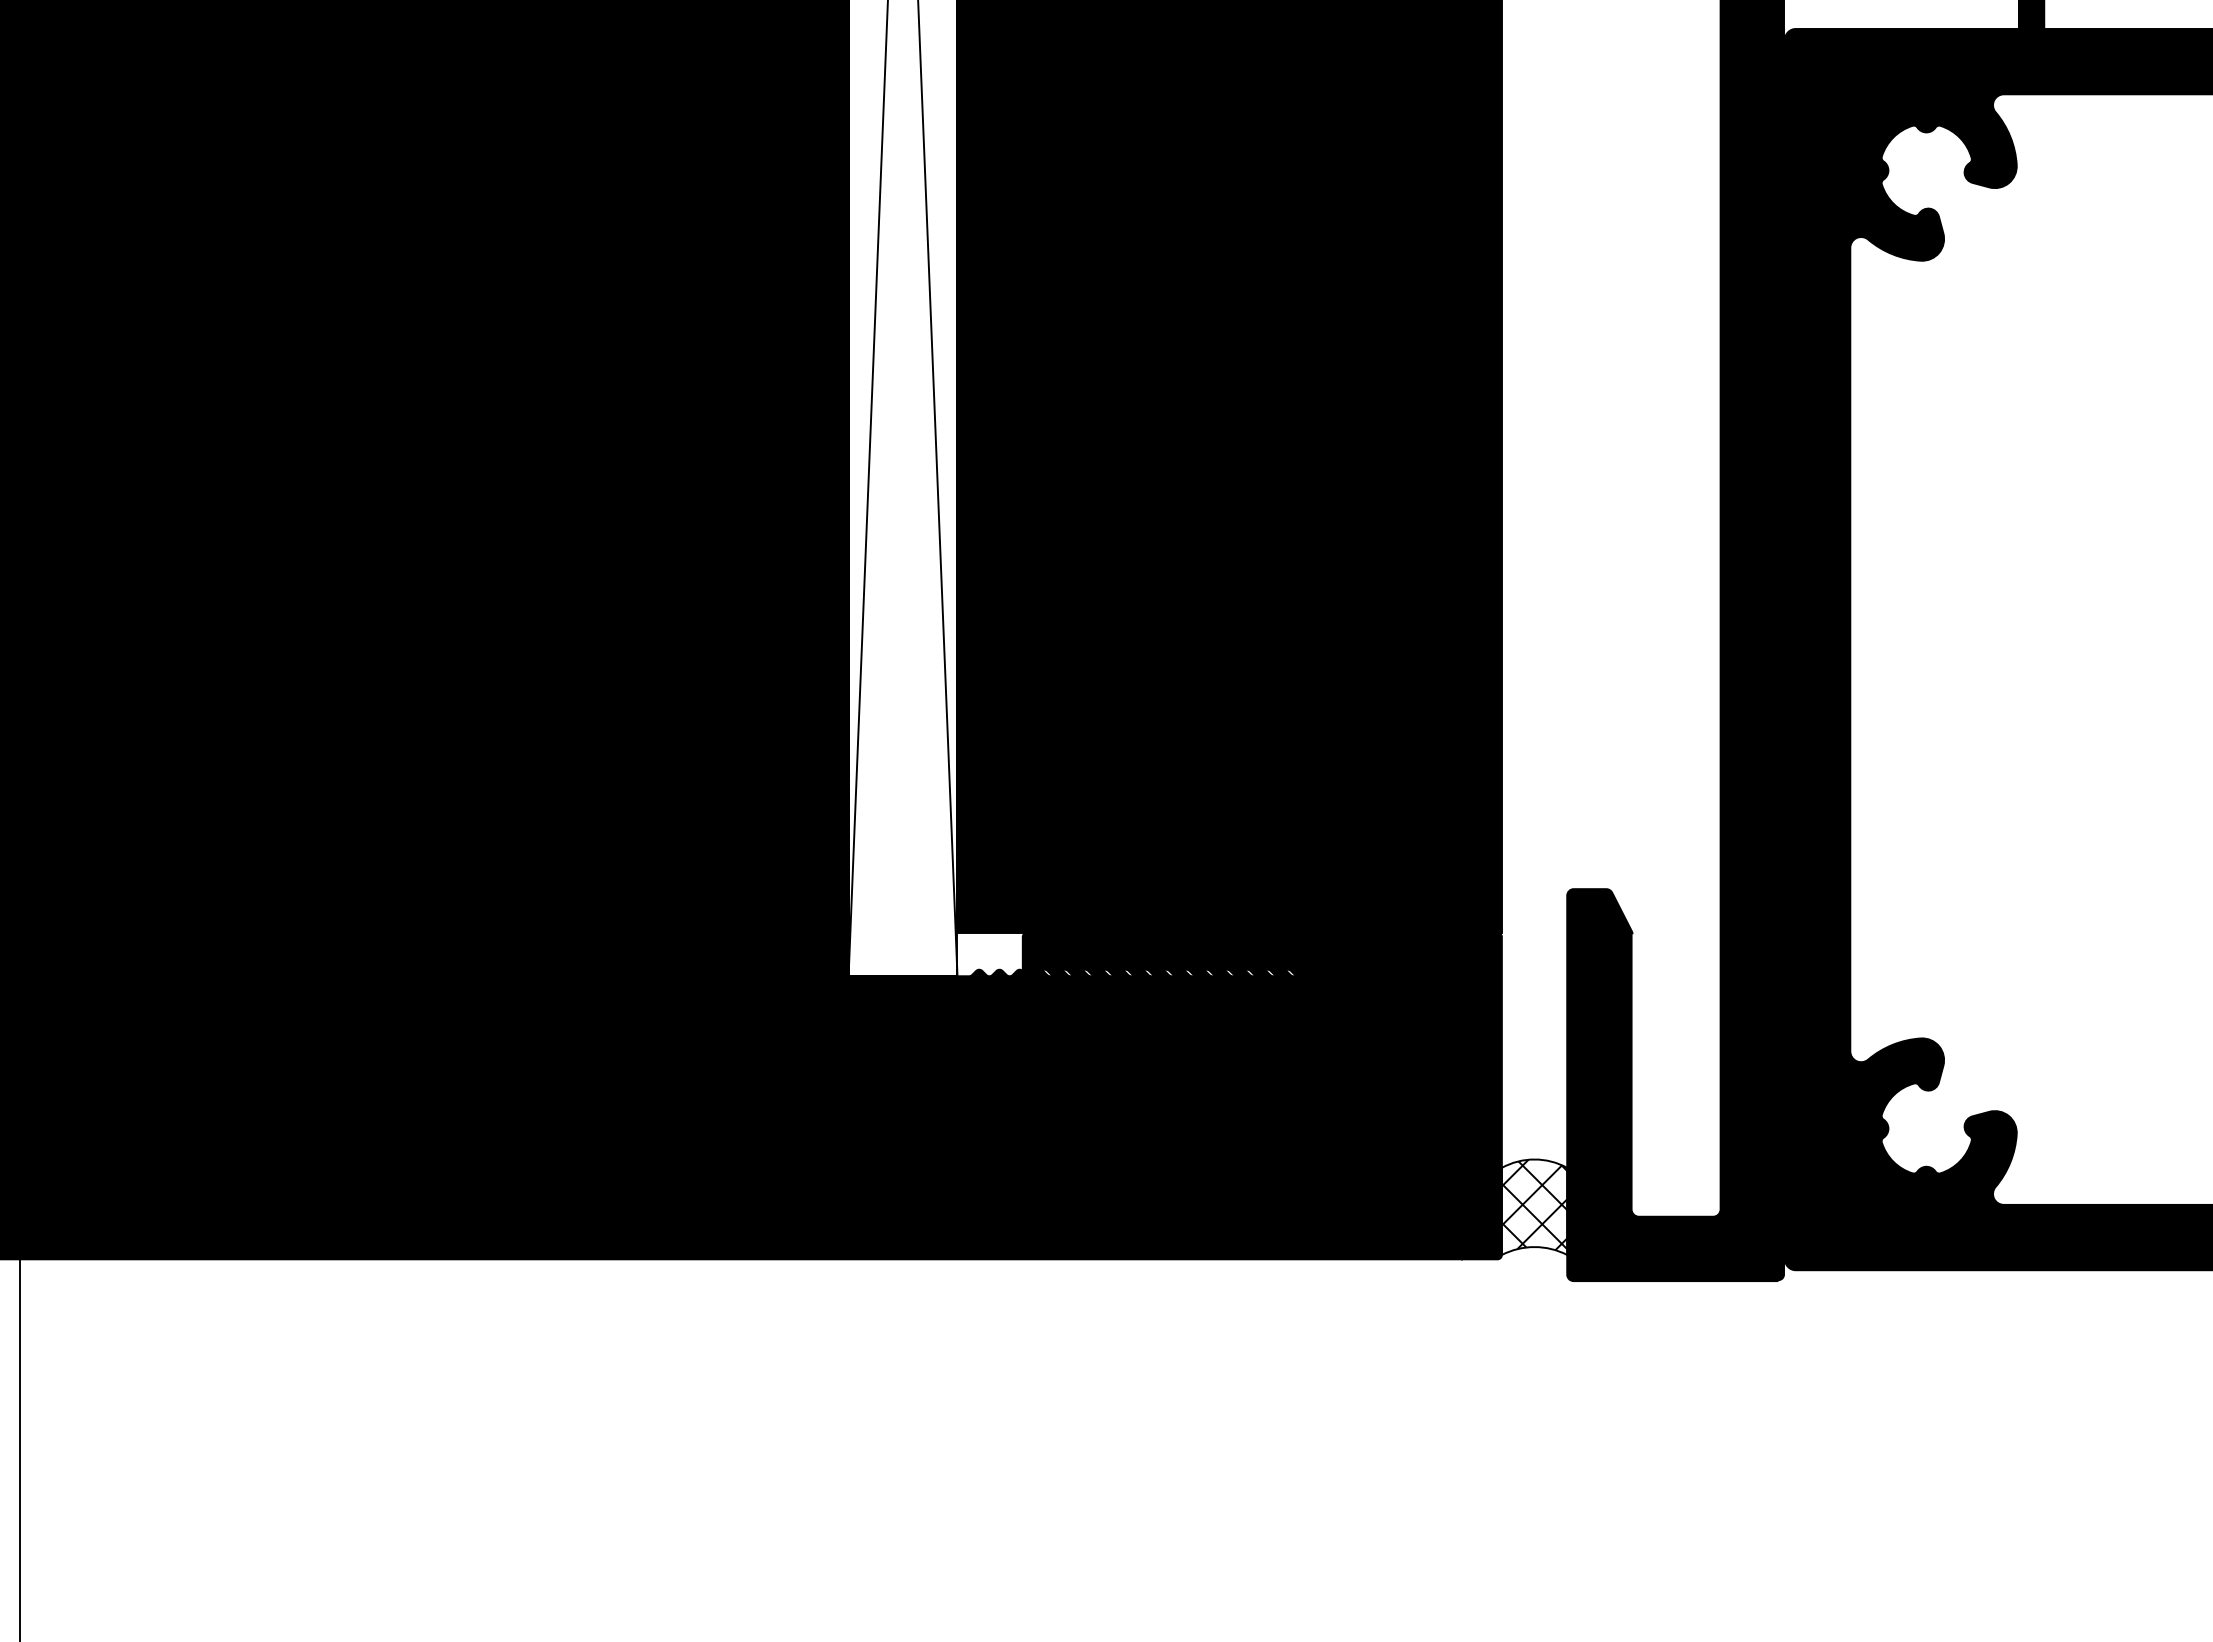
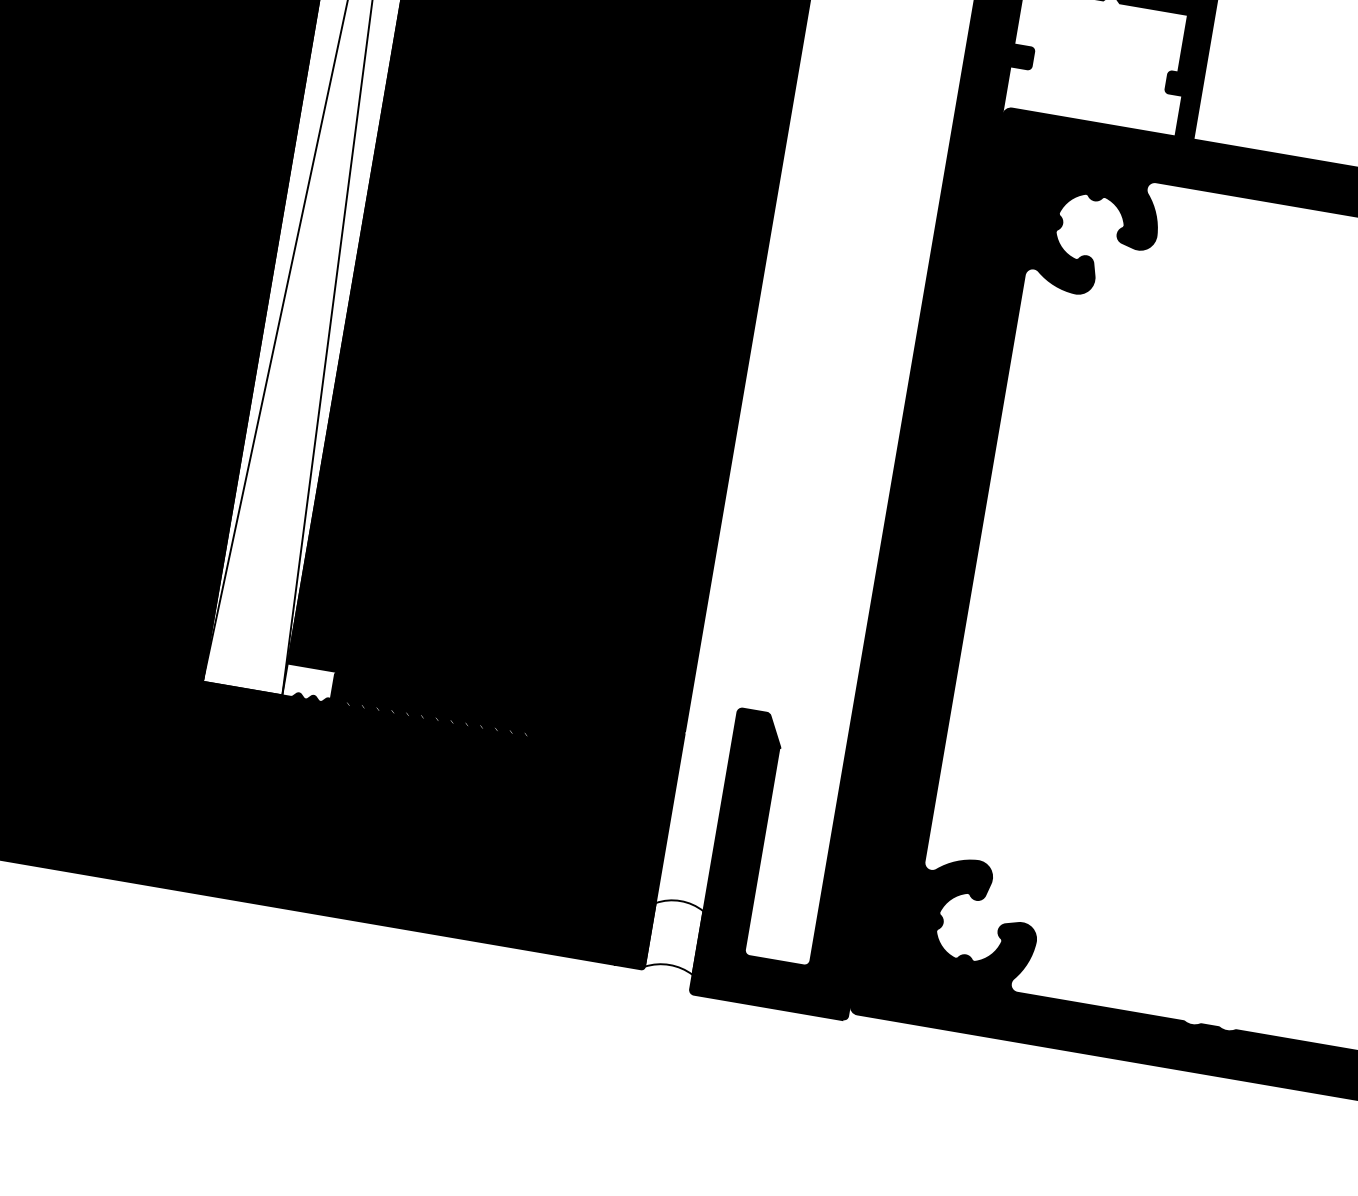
hatch: (1534, 1204) -> (674, 933), removed

